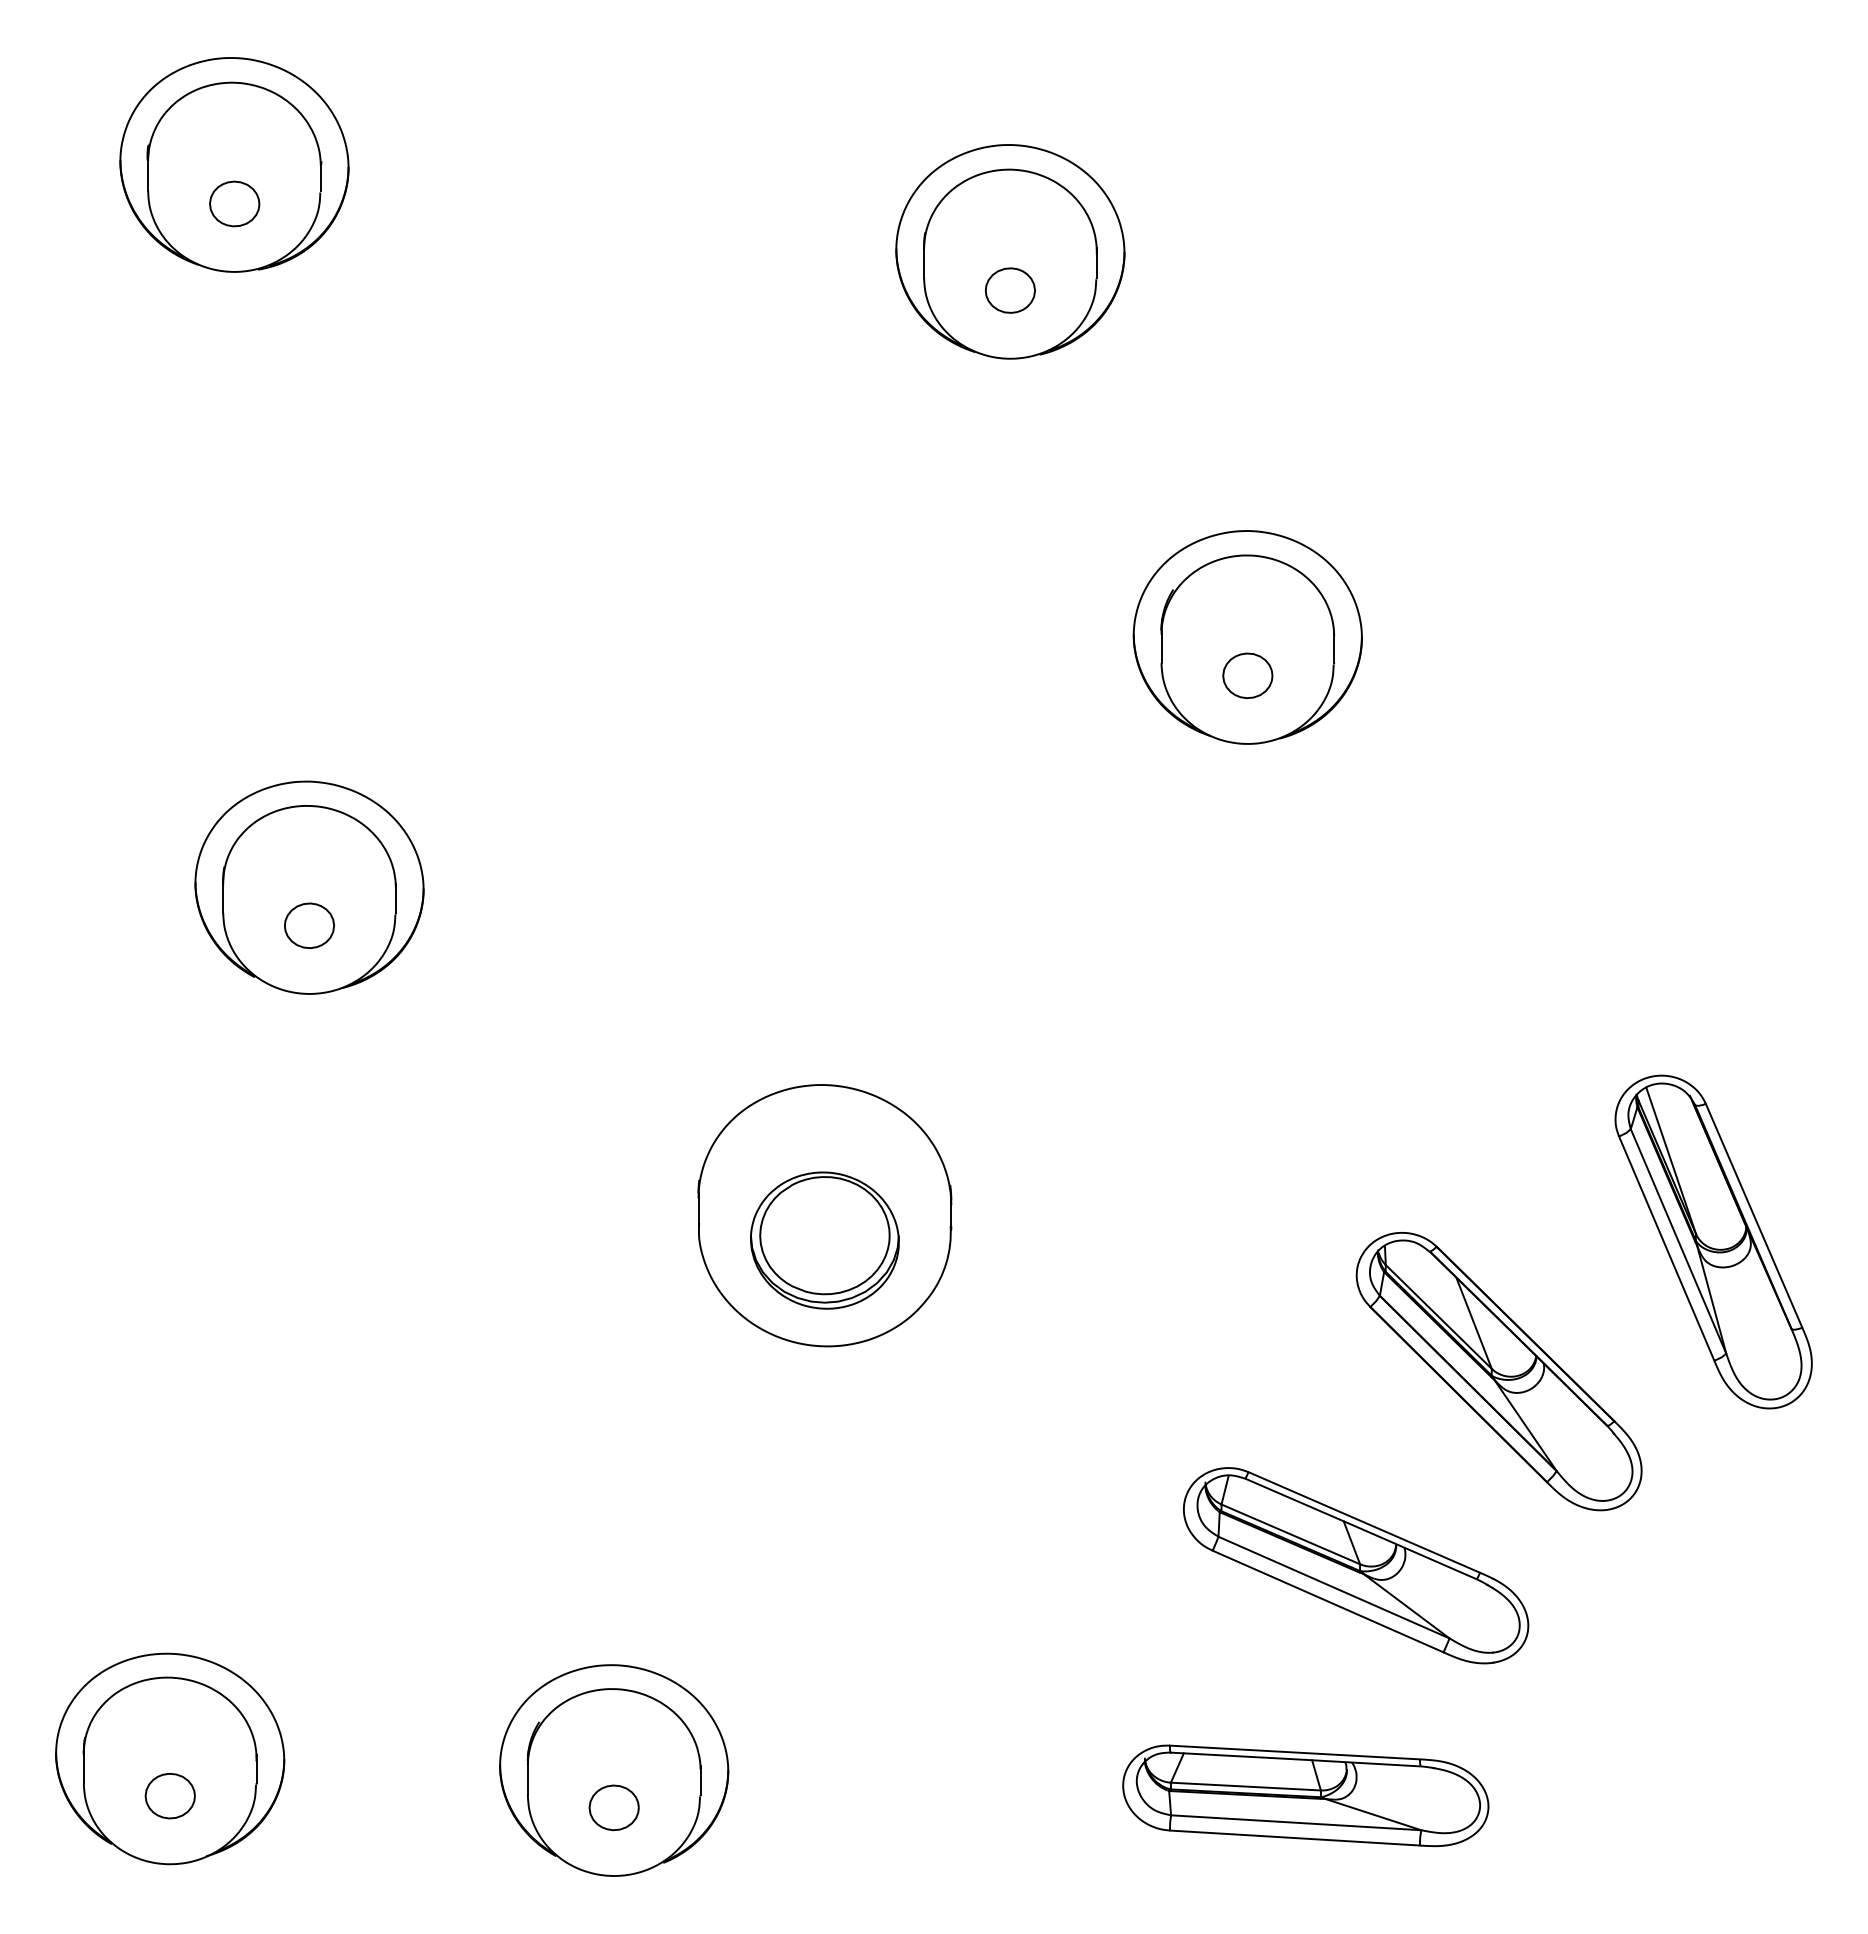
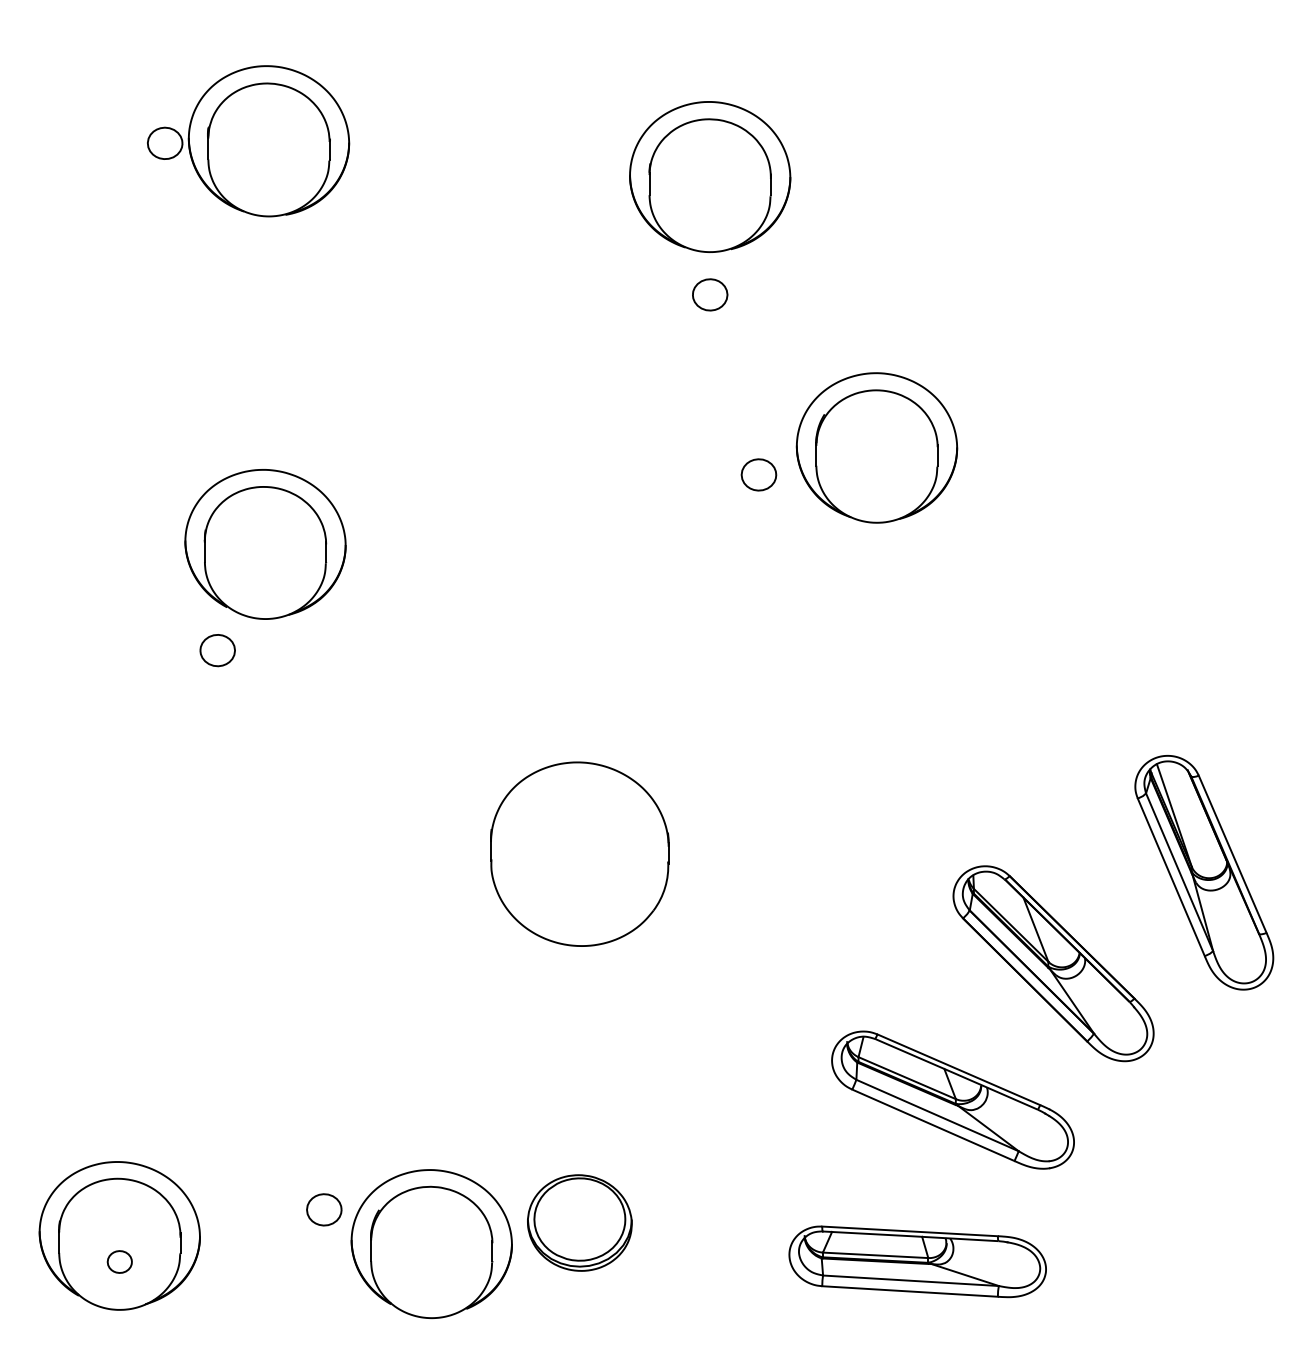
part: (234, 164) -> (269, 140), moved
part: (1010, 290) -> (710, 294), moved
part: (1247, 675) -> (758, 474), moved
part: (309, 887) -> (265, 544), moved
part: (824, 1240) -> (579, 1222), moved
part: (169, 1795) -> (119, 1261), size x0.7
part: (613, 1807) -> (323, 1209), moved

